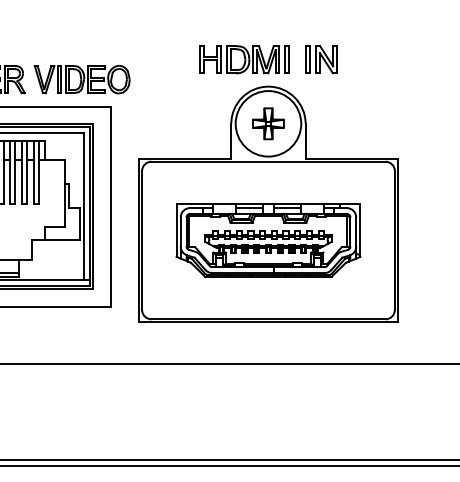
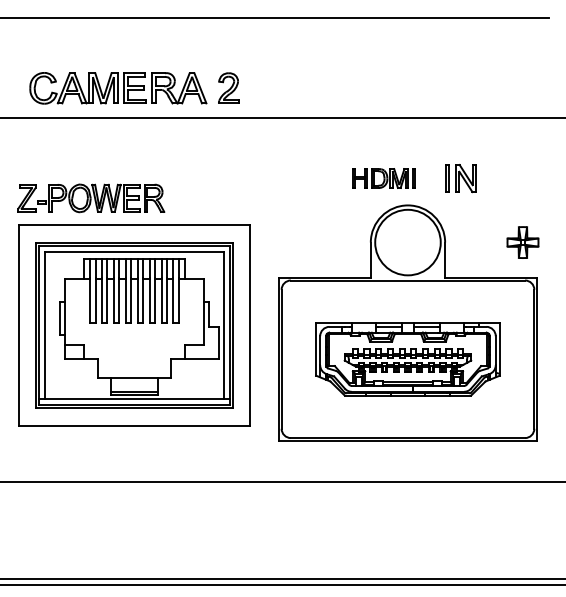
part: (243, 59) -> (383, 178), size x0.7
part: (81, 79) -> (221, 198), removed
part: (267, 123) -> (522, 242), moved

